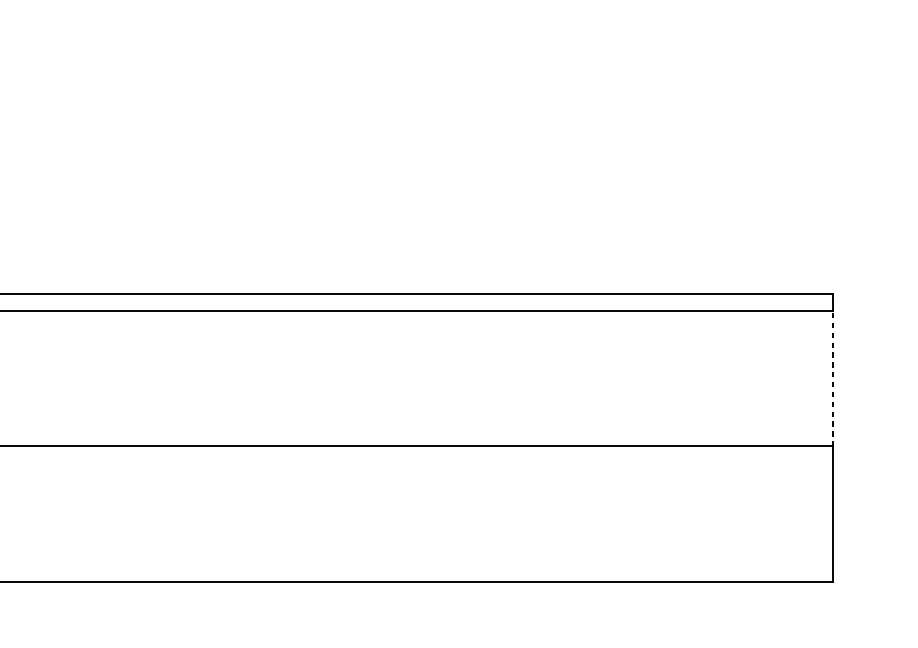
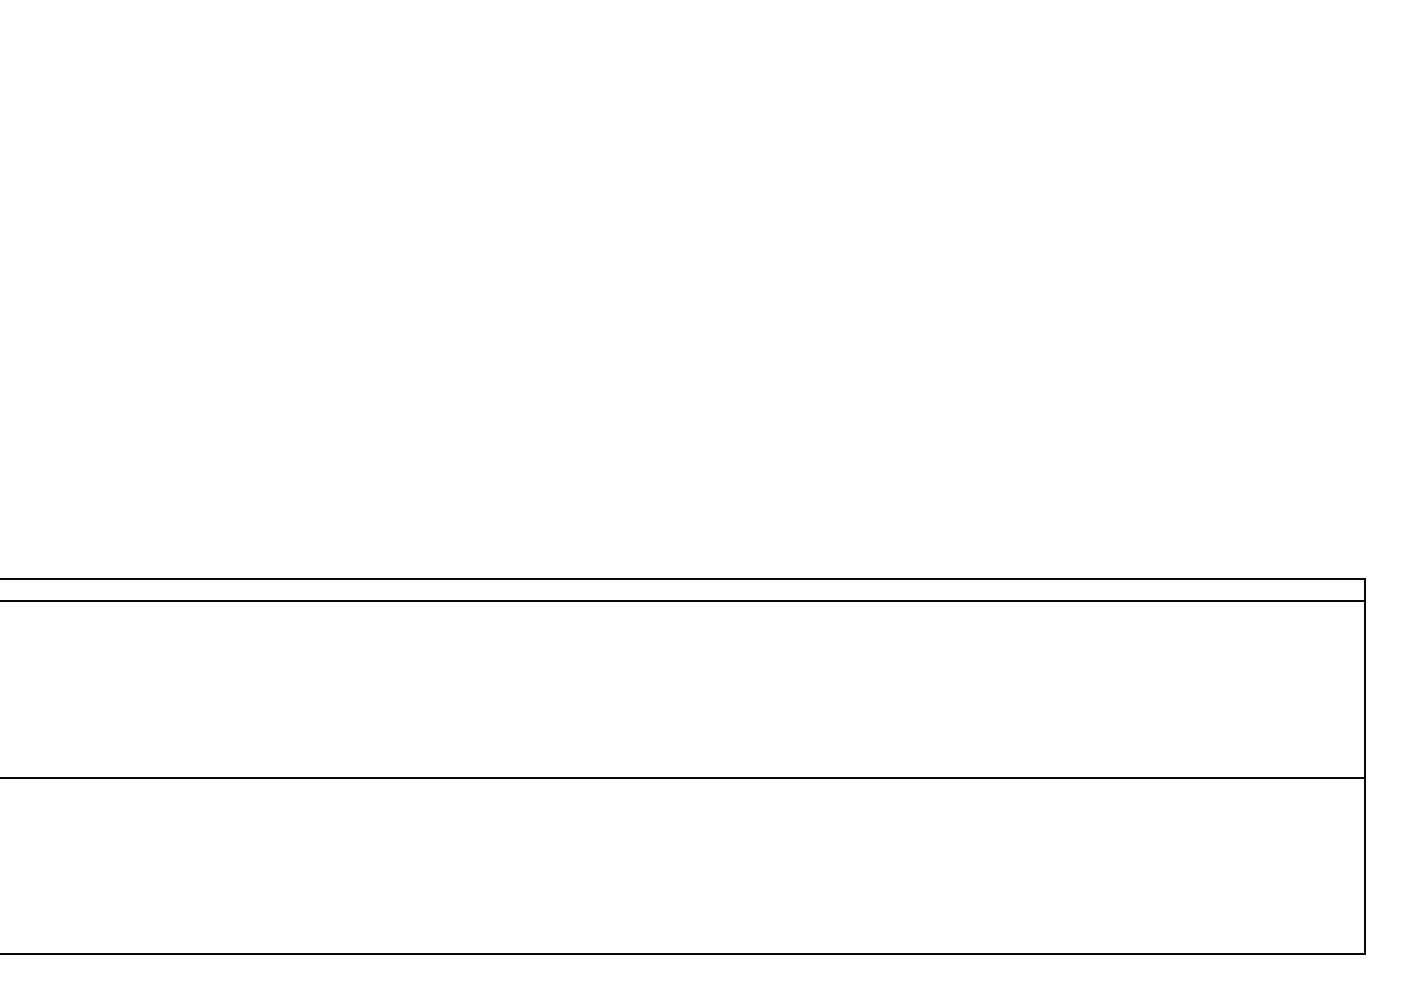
line: (833, 378) -> (1365, 688), dashed -> solid

